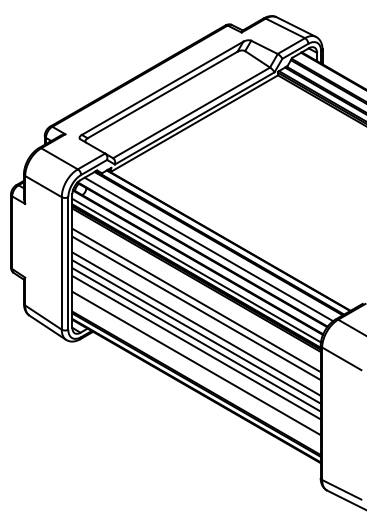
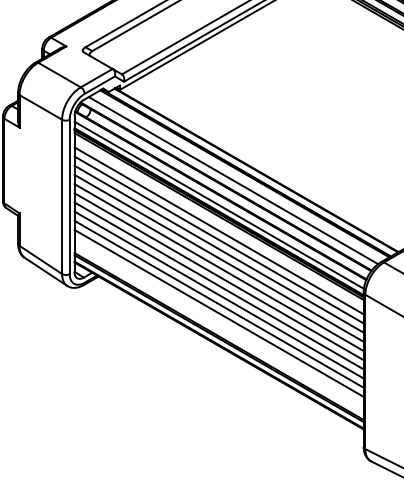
line: (196, 292) -> (219, 230), added
line: (196, 315) -> (219, 257), added
line: (196, 355) -> (219, 304), added

